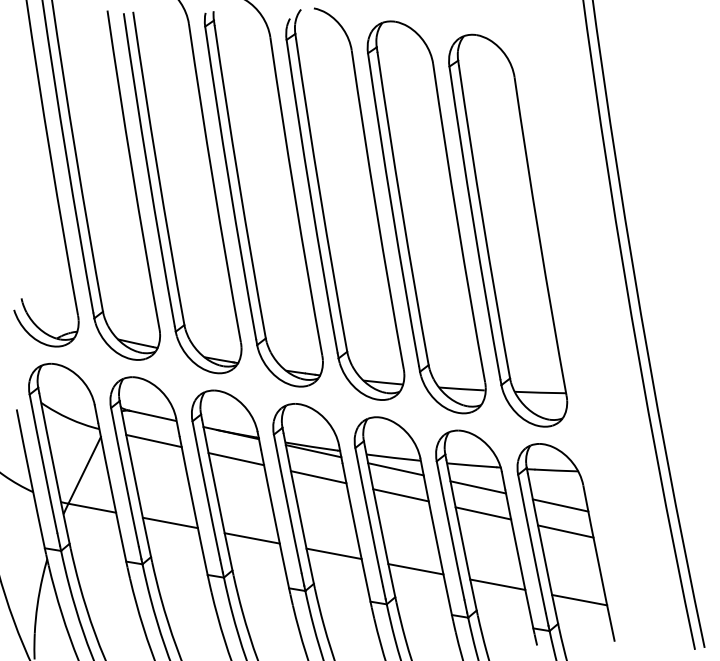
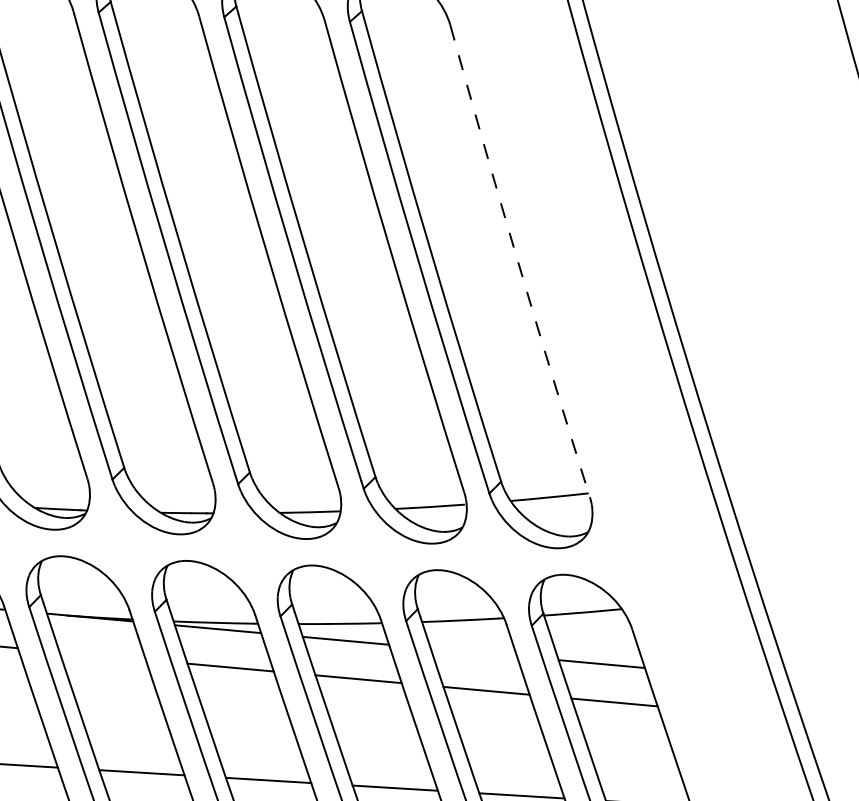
arc: (539, 236) -> (518, 261), solid -> dashed
line: (236, 459) -> (103, 656), removed
line: (478, 487) -> (474, 652), removed

